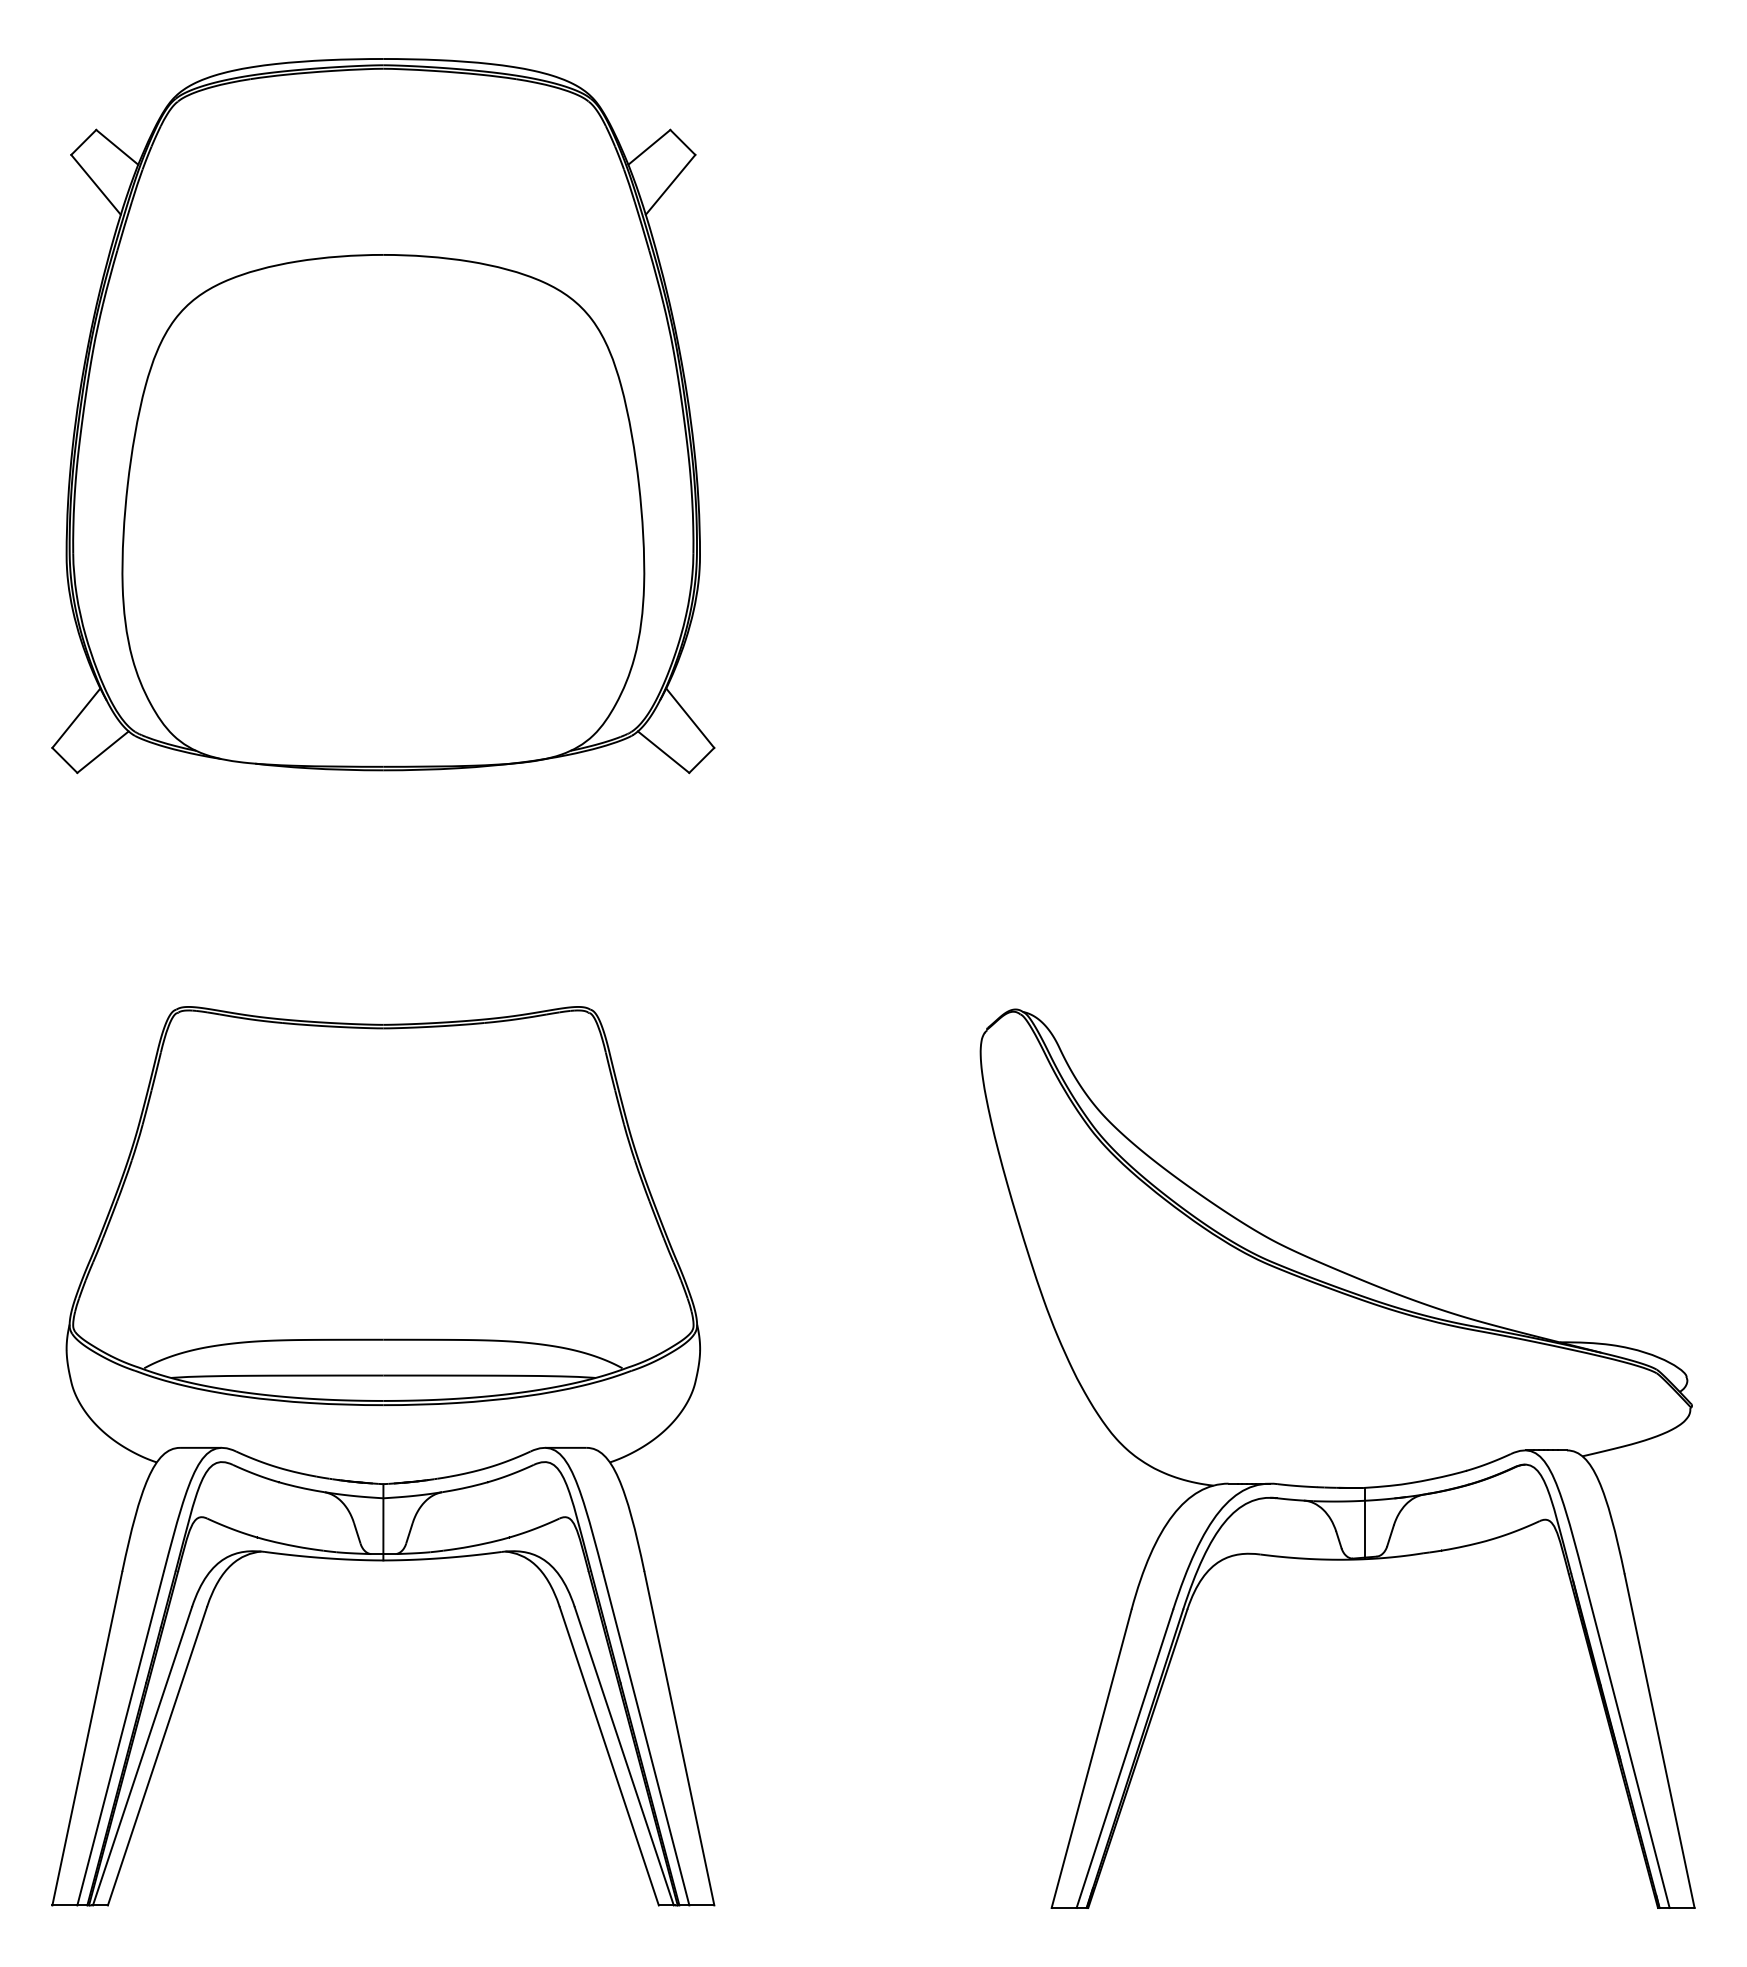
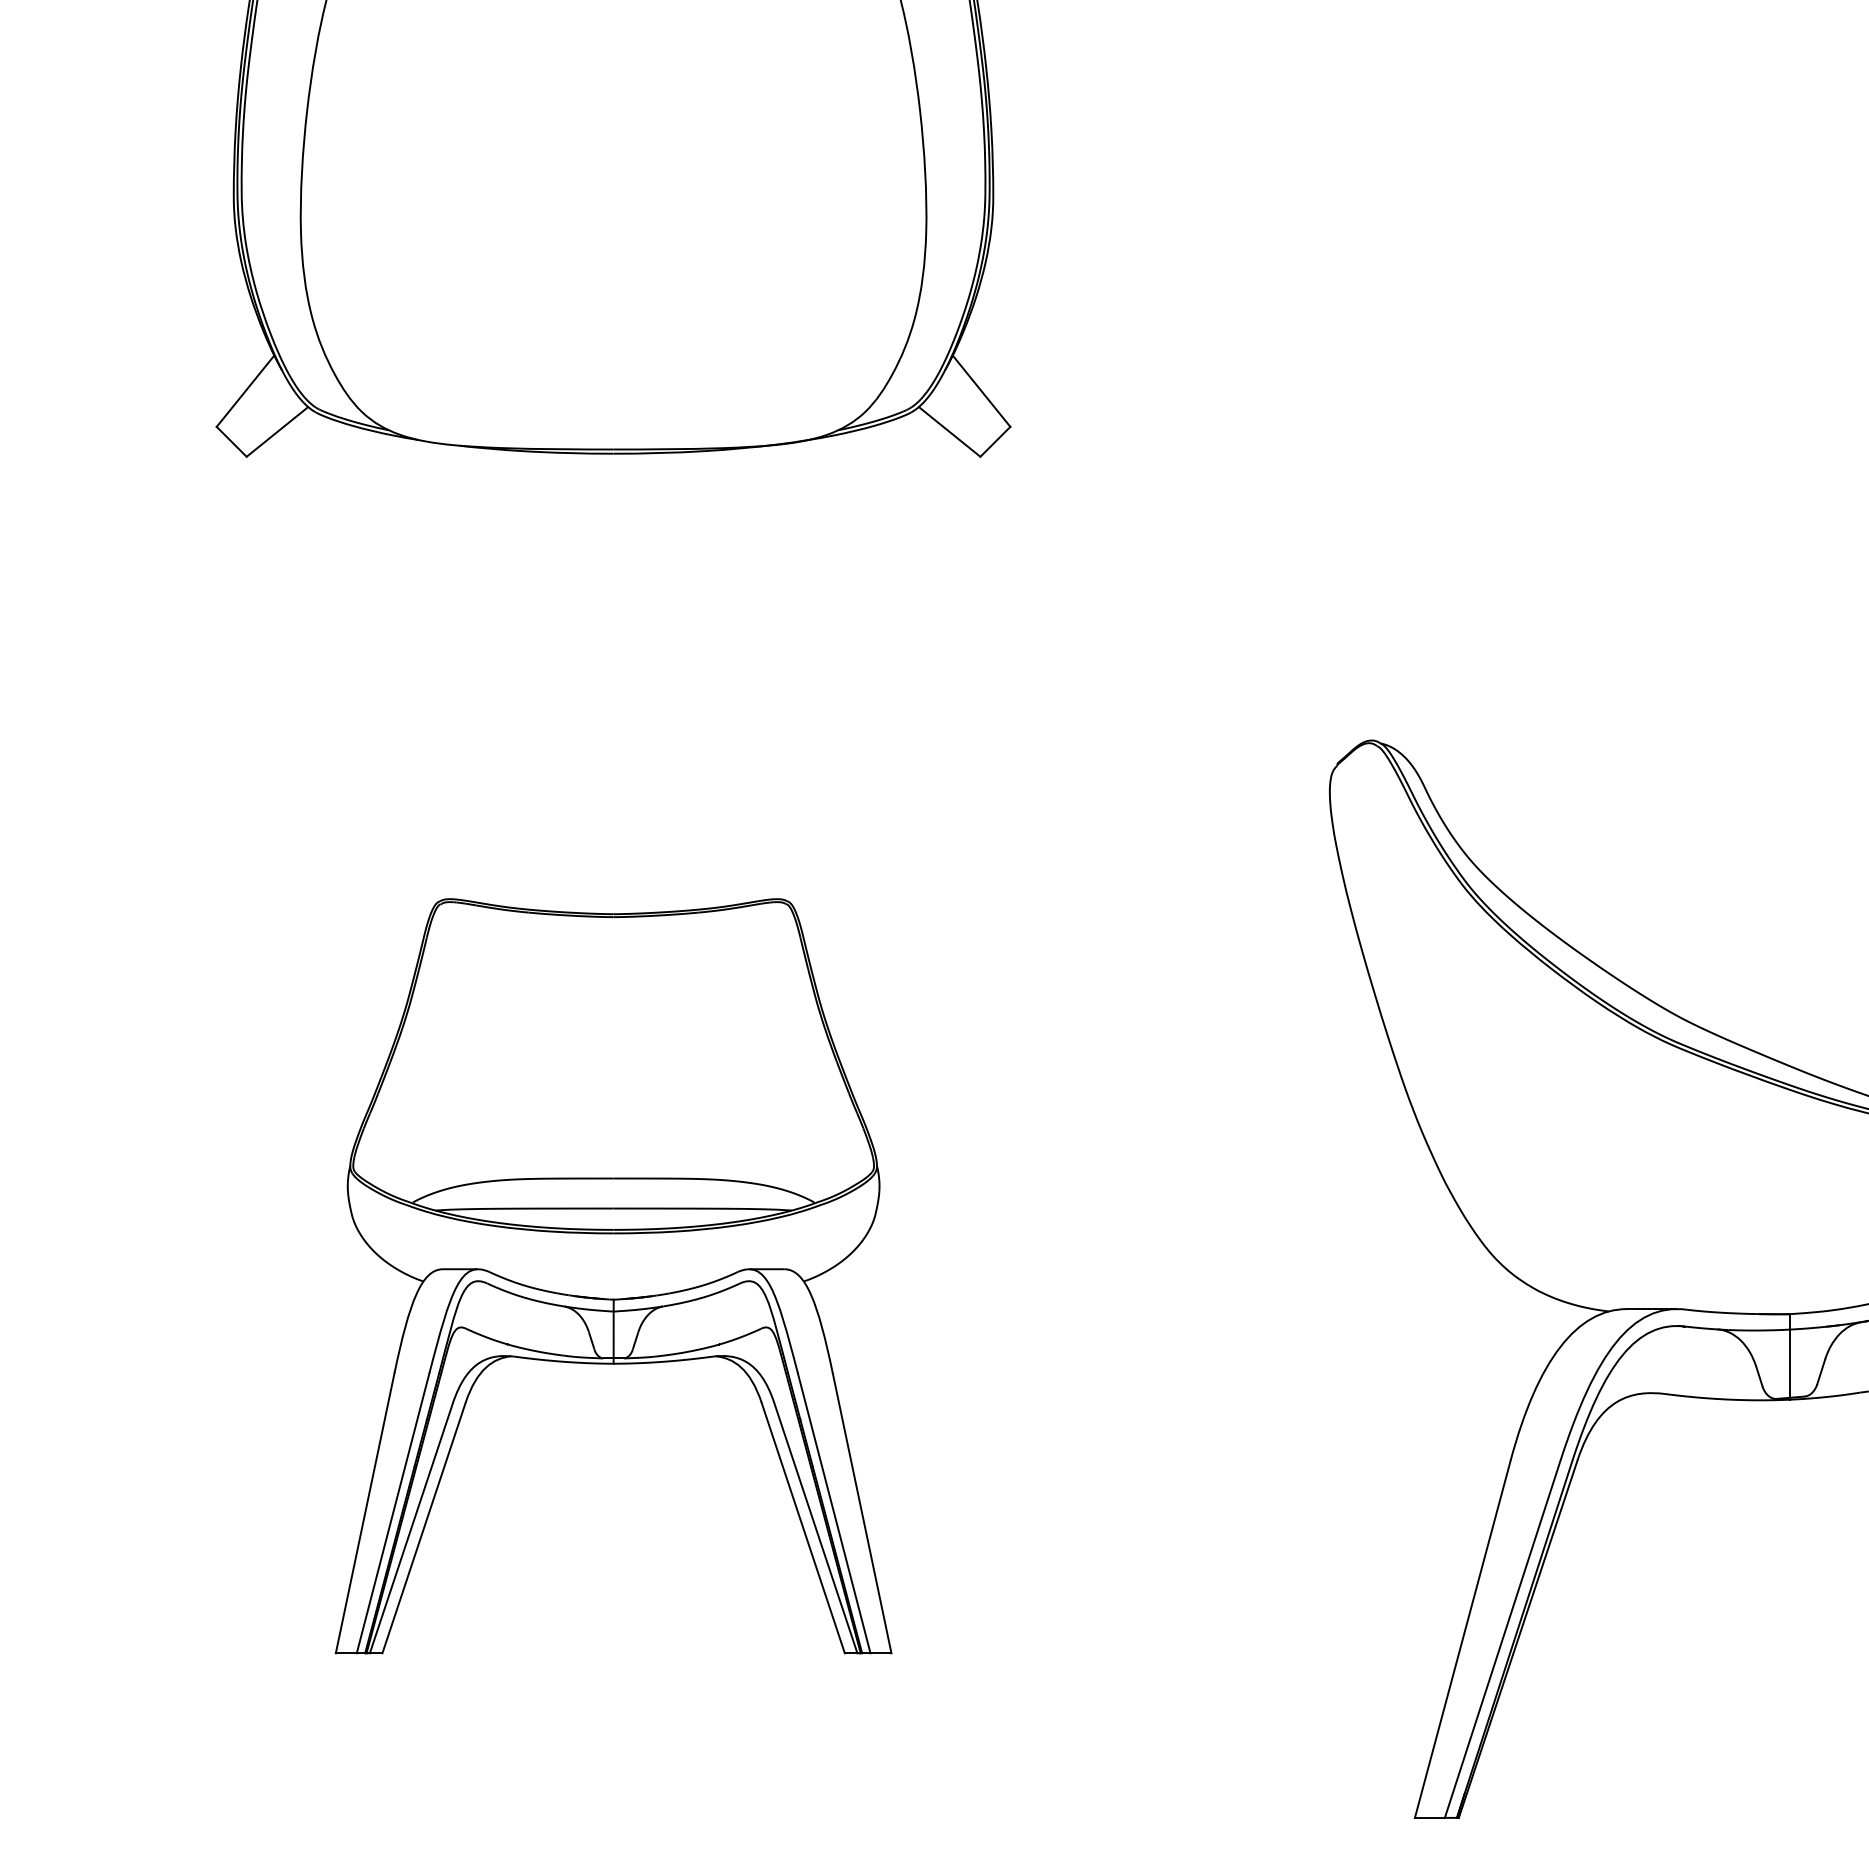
part: (383, 1456) -> (613, 1276), size x0.7

